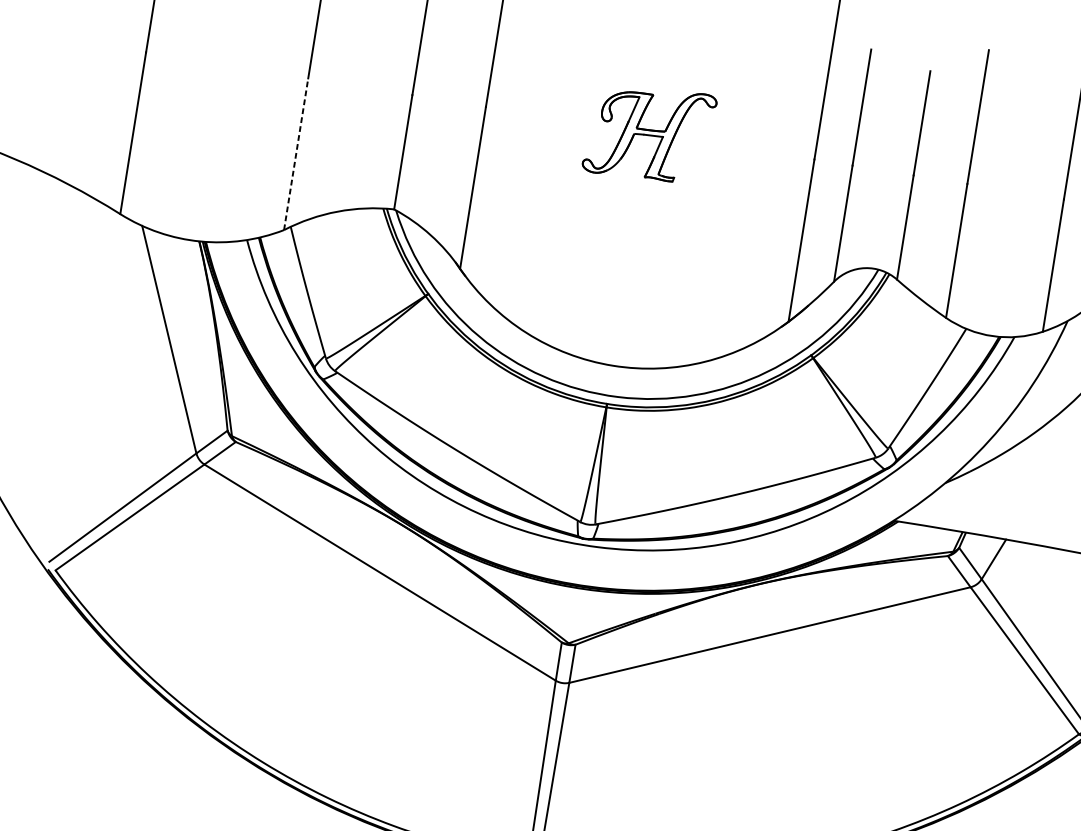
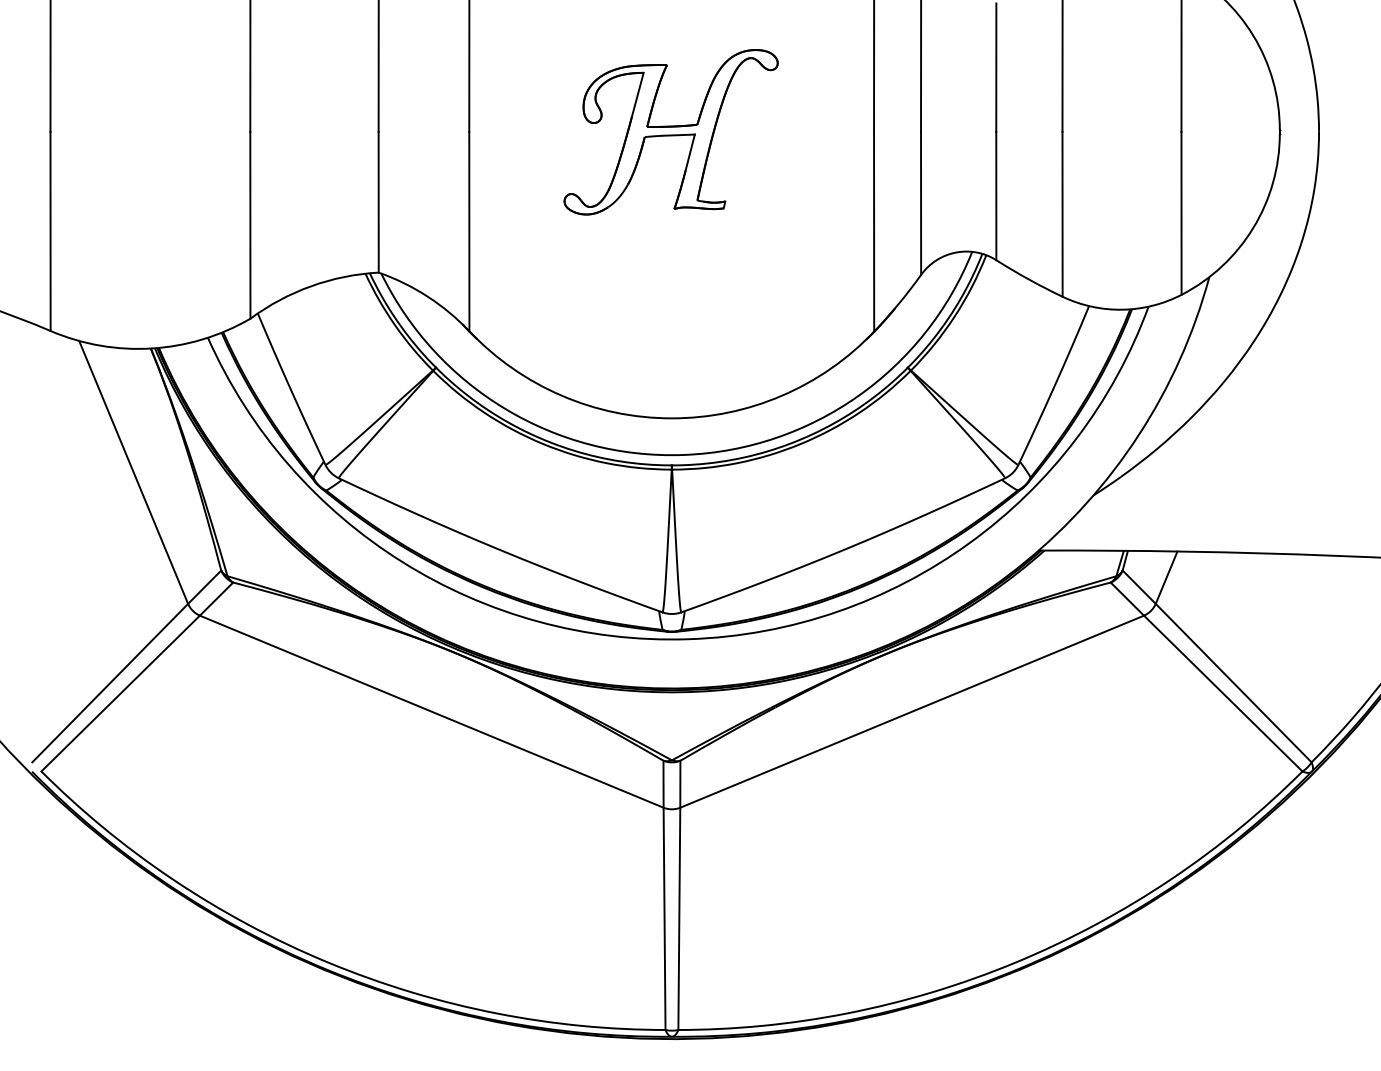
part: (649, 133) -> (670, 132), size x1.43
line: (296, 153) -> (250, 224), dashed -> solid

